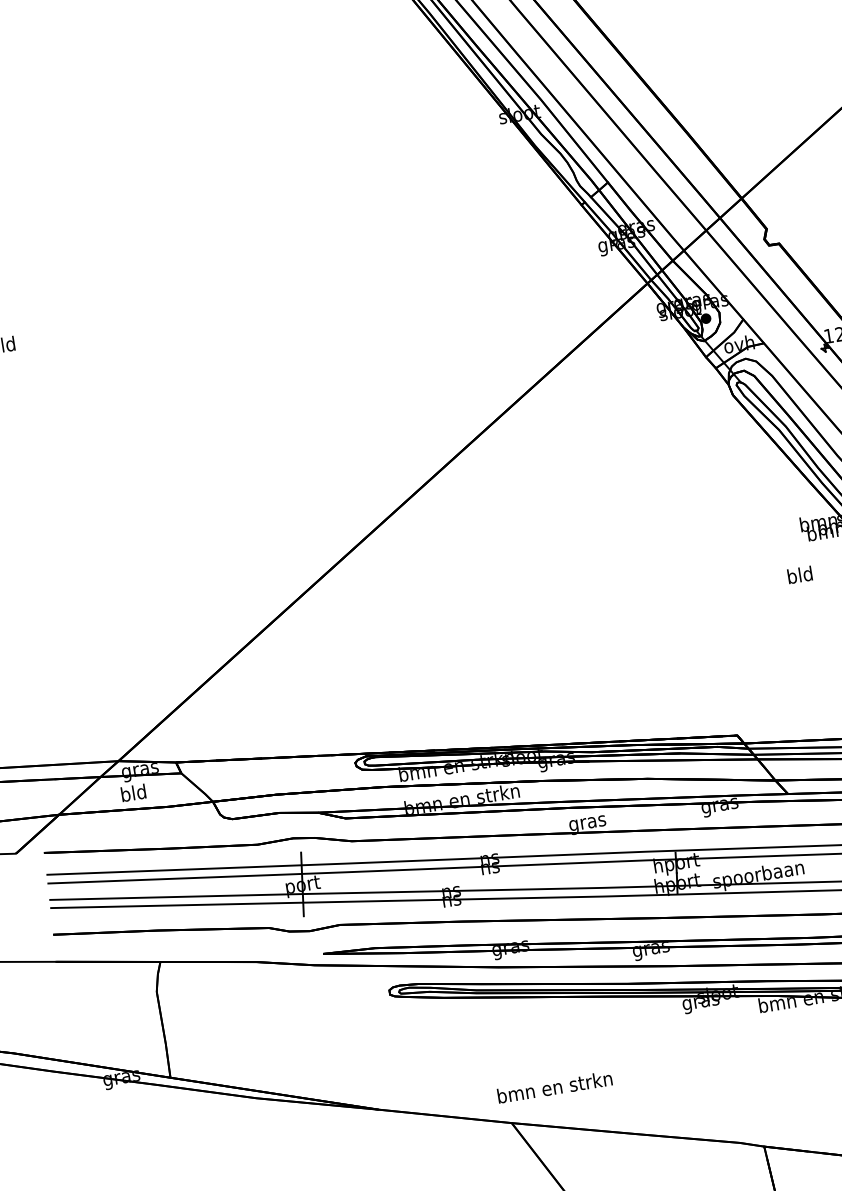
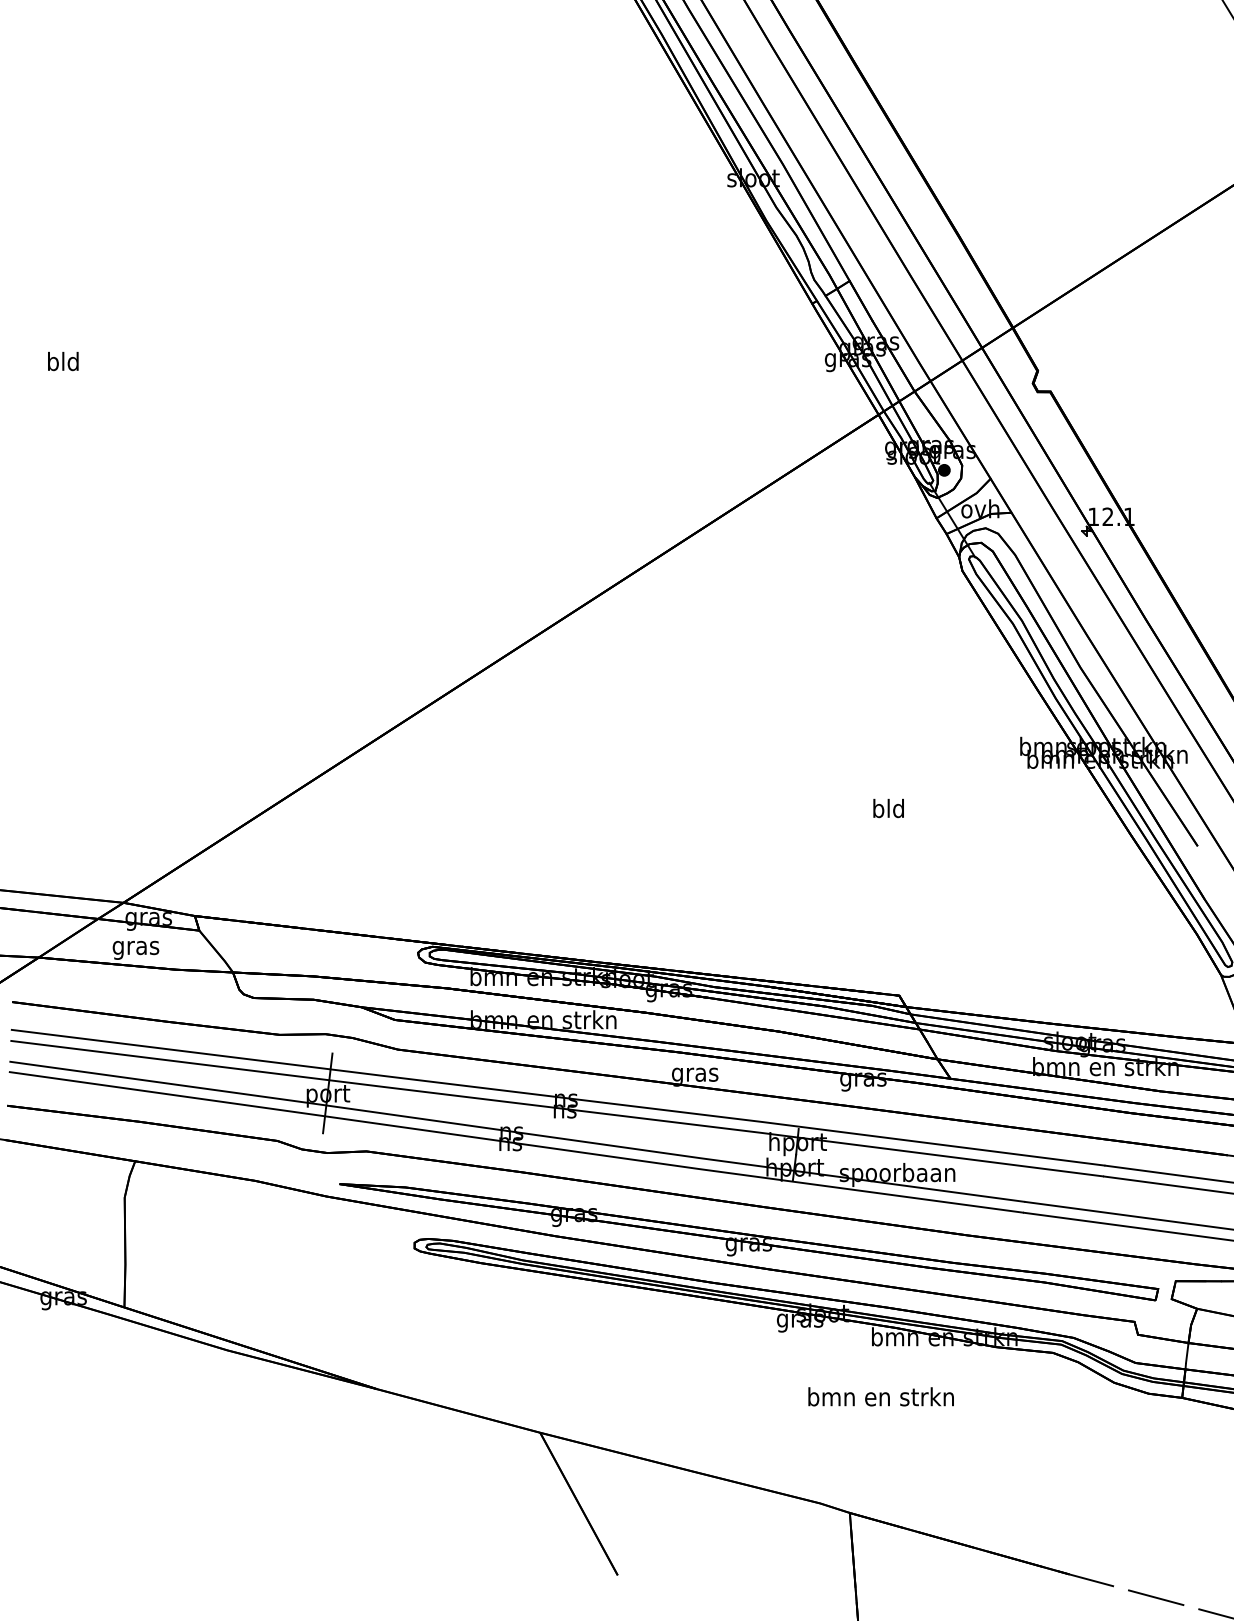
text: (799, 575) -> (888, 808), moved
text: (133, 794) -> (135, 947), bld -> gras
text: (554, 1087) -> (880, 1396), moved

